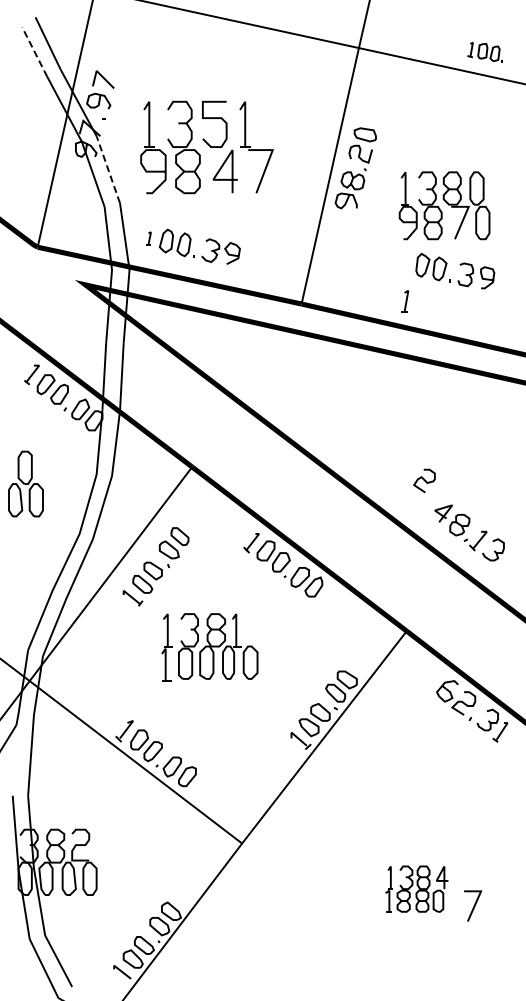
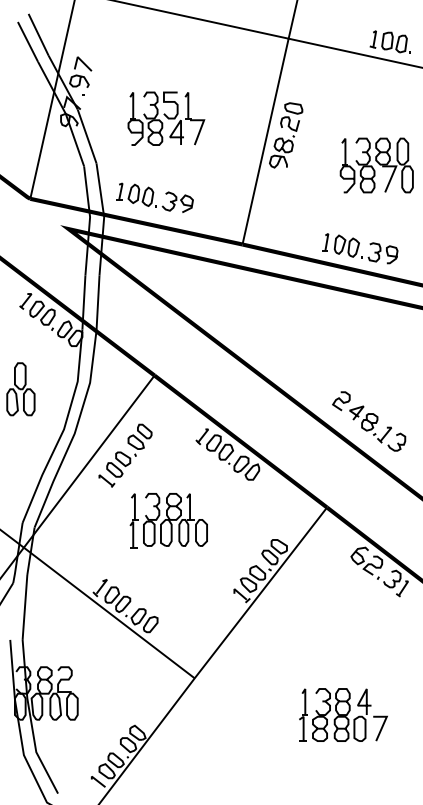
part: (484, 51) -> (389, 41), size x1.43
line: (34, 52) -> (27, 42), dashed -> solid
part: (206, 147) -> (166, 118), size x0.71
line: (108, 169) -> (87, 136), dashed -> solid
part: (444, 205) -> (376, 165), moved
part: (148, 238) -> (119, 191), size x1.67
part: (460, 265) -> (370, 244), moved
curve: (424, 480) -> (341, 400), moved
part: (416, 888) -> (334, 714), size x1.43

